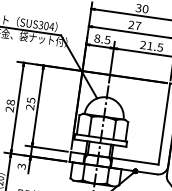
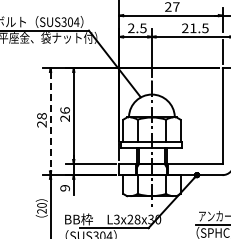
text: (97, 38) -> (131, 28), 8.5 -> 2.5
text: (30, 100) -> (64, 110), 25 -> 26
line: (17, 107) -> (50, 121), solid -> dashed
text: (21, 166) -> (64, 188), 3 -> 9

